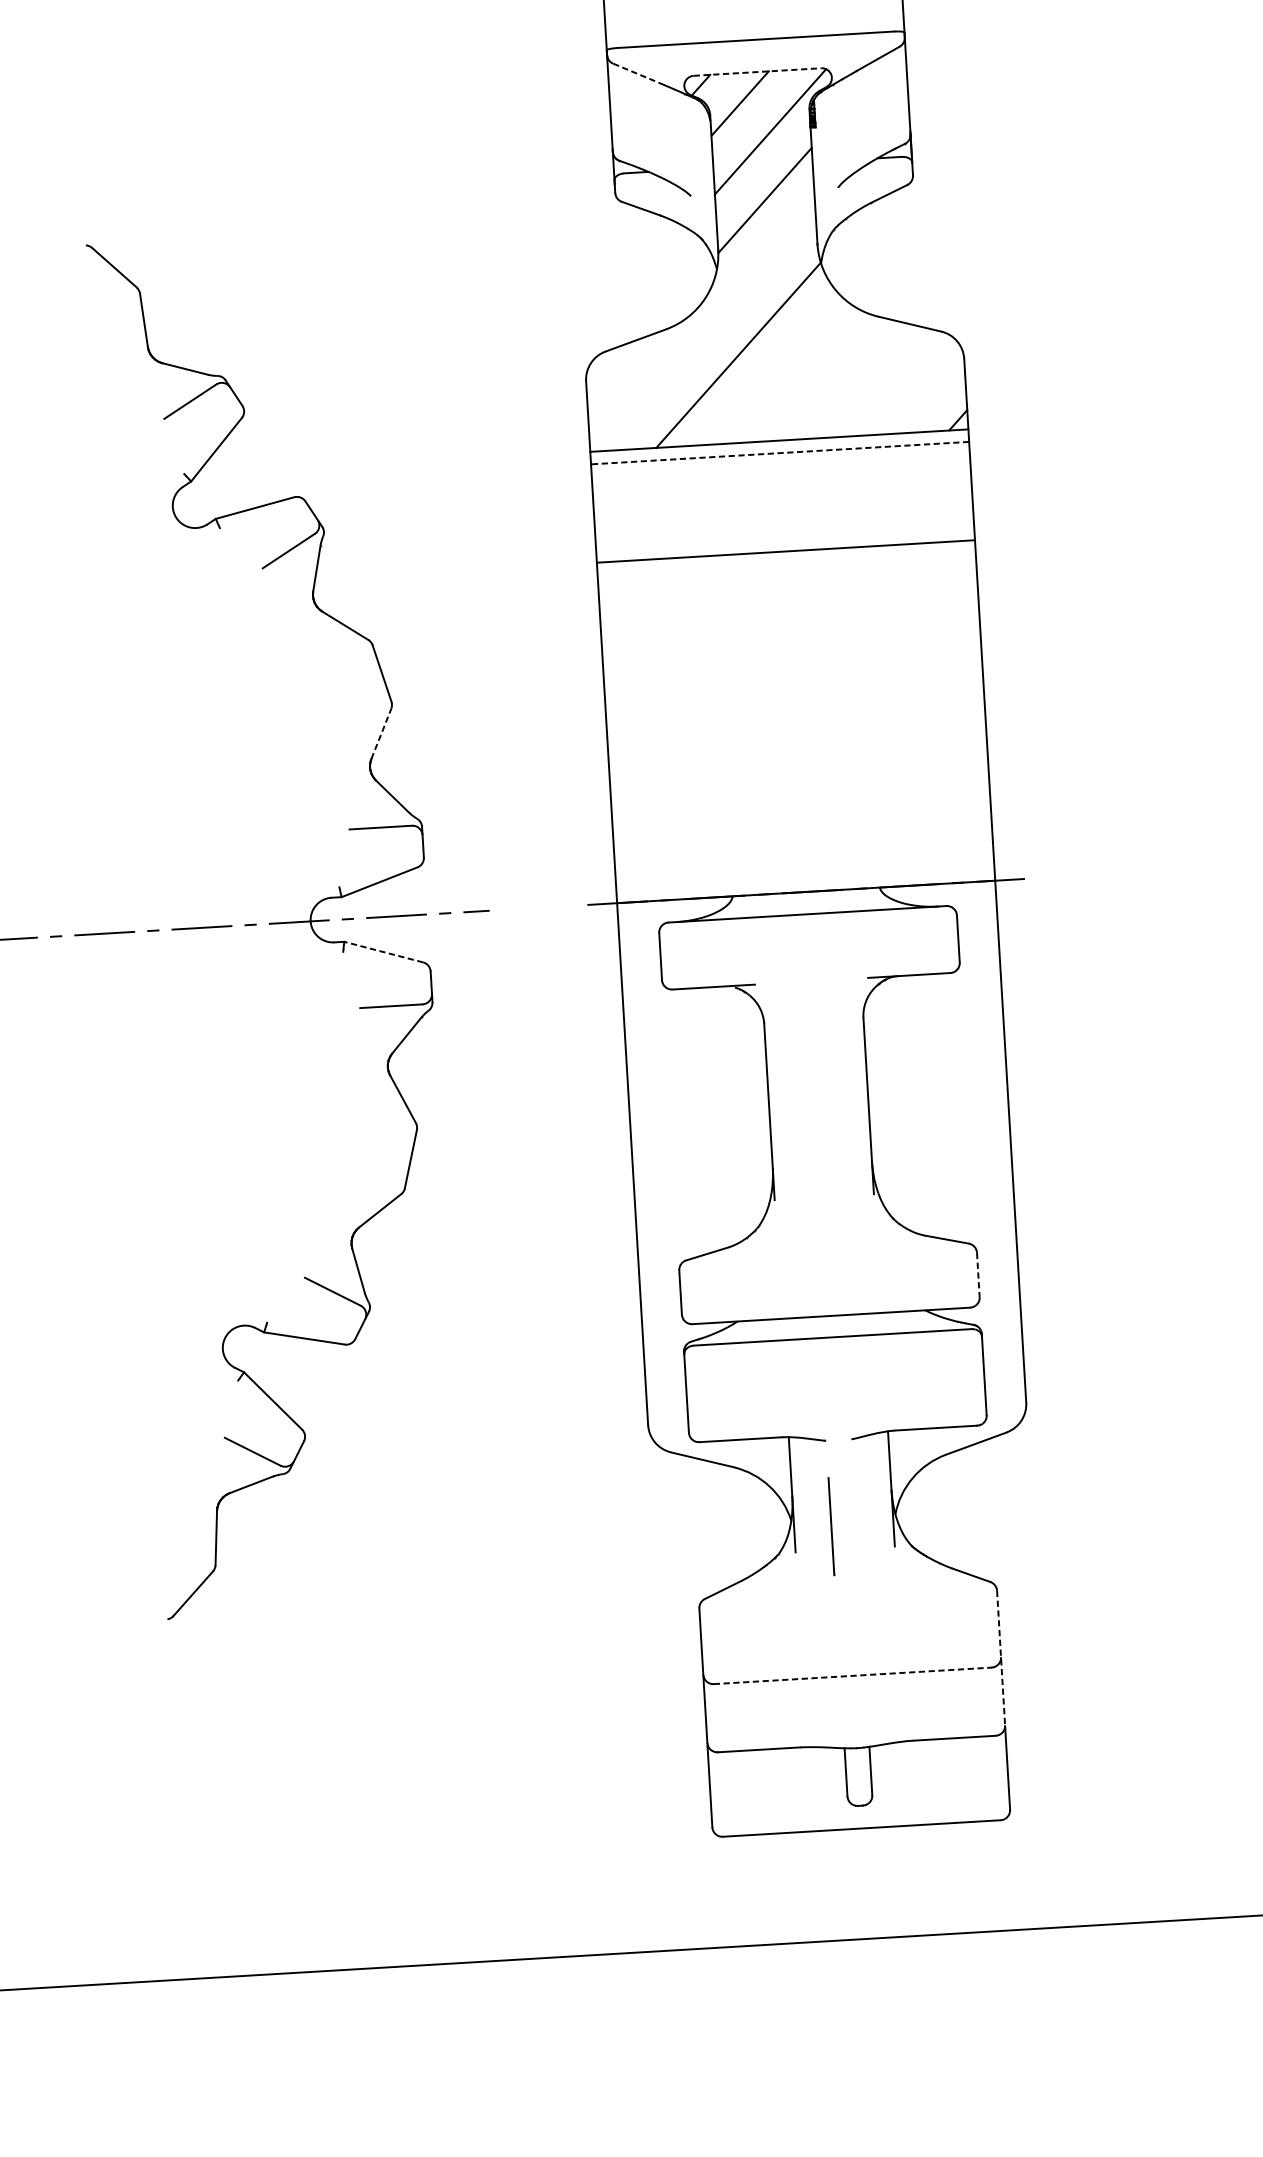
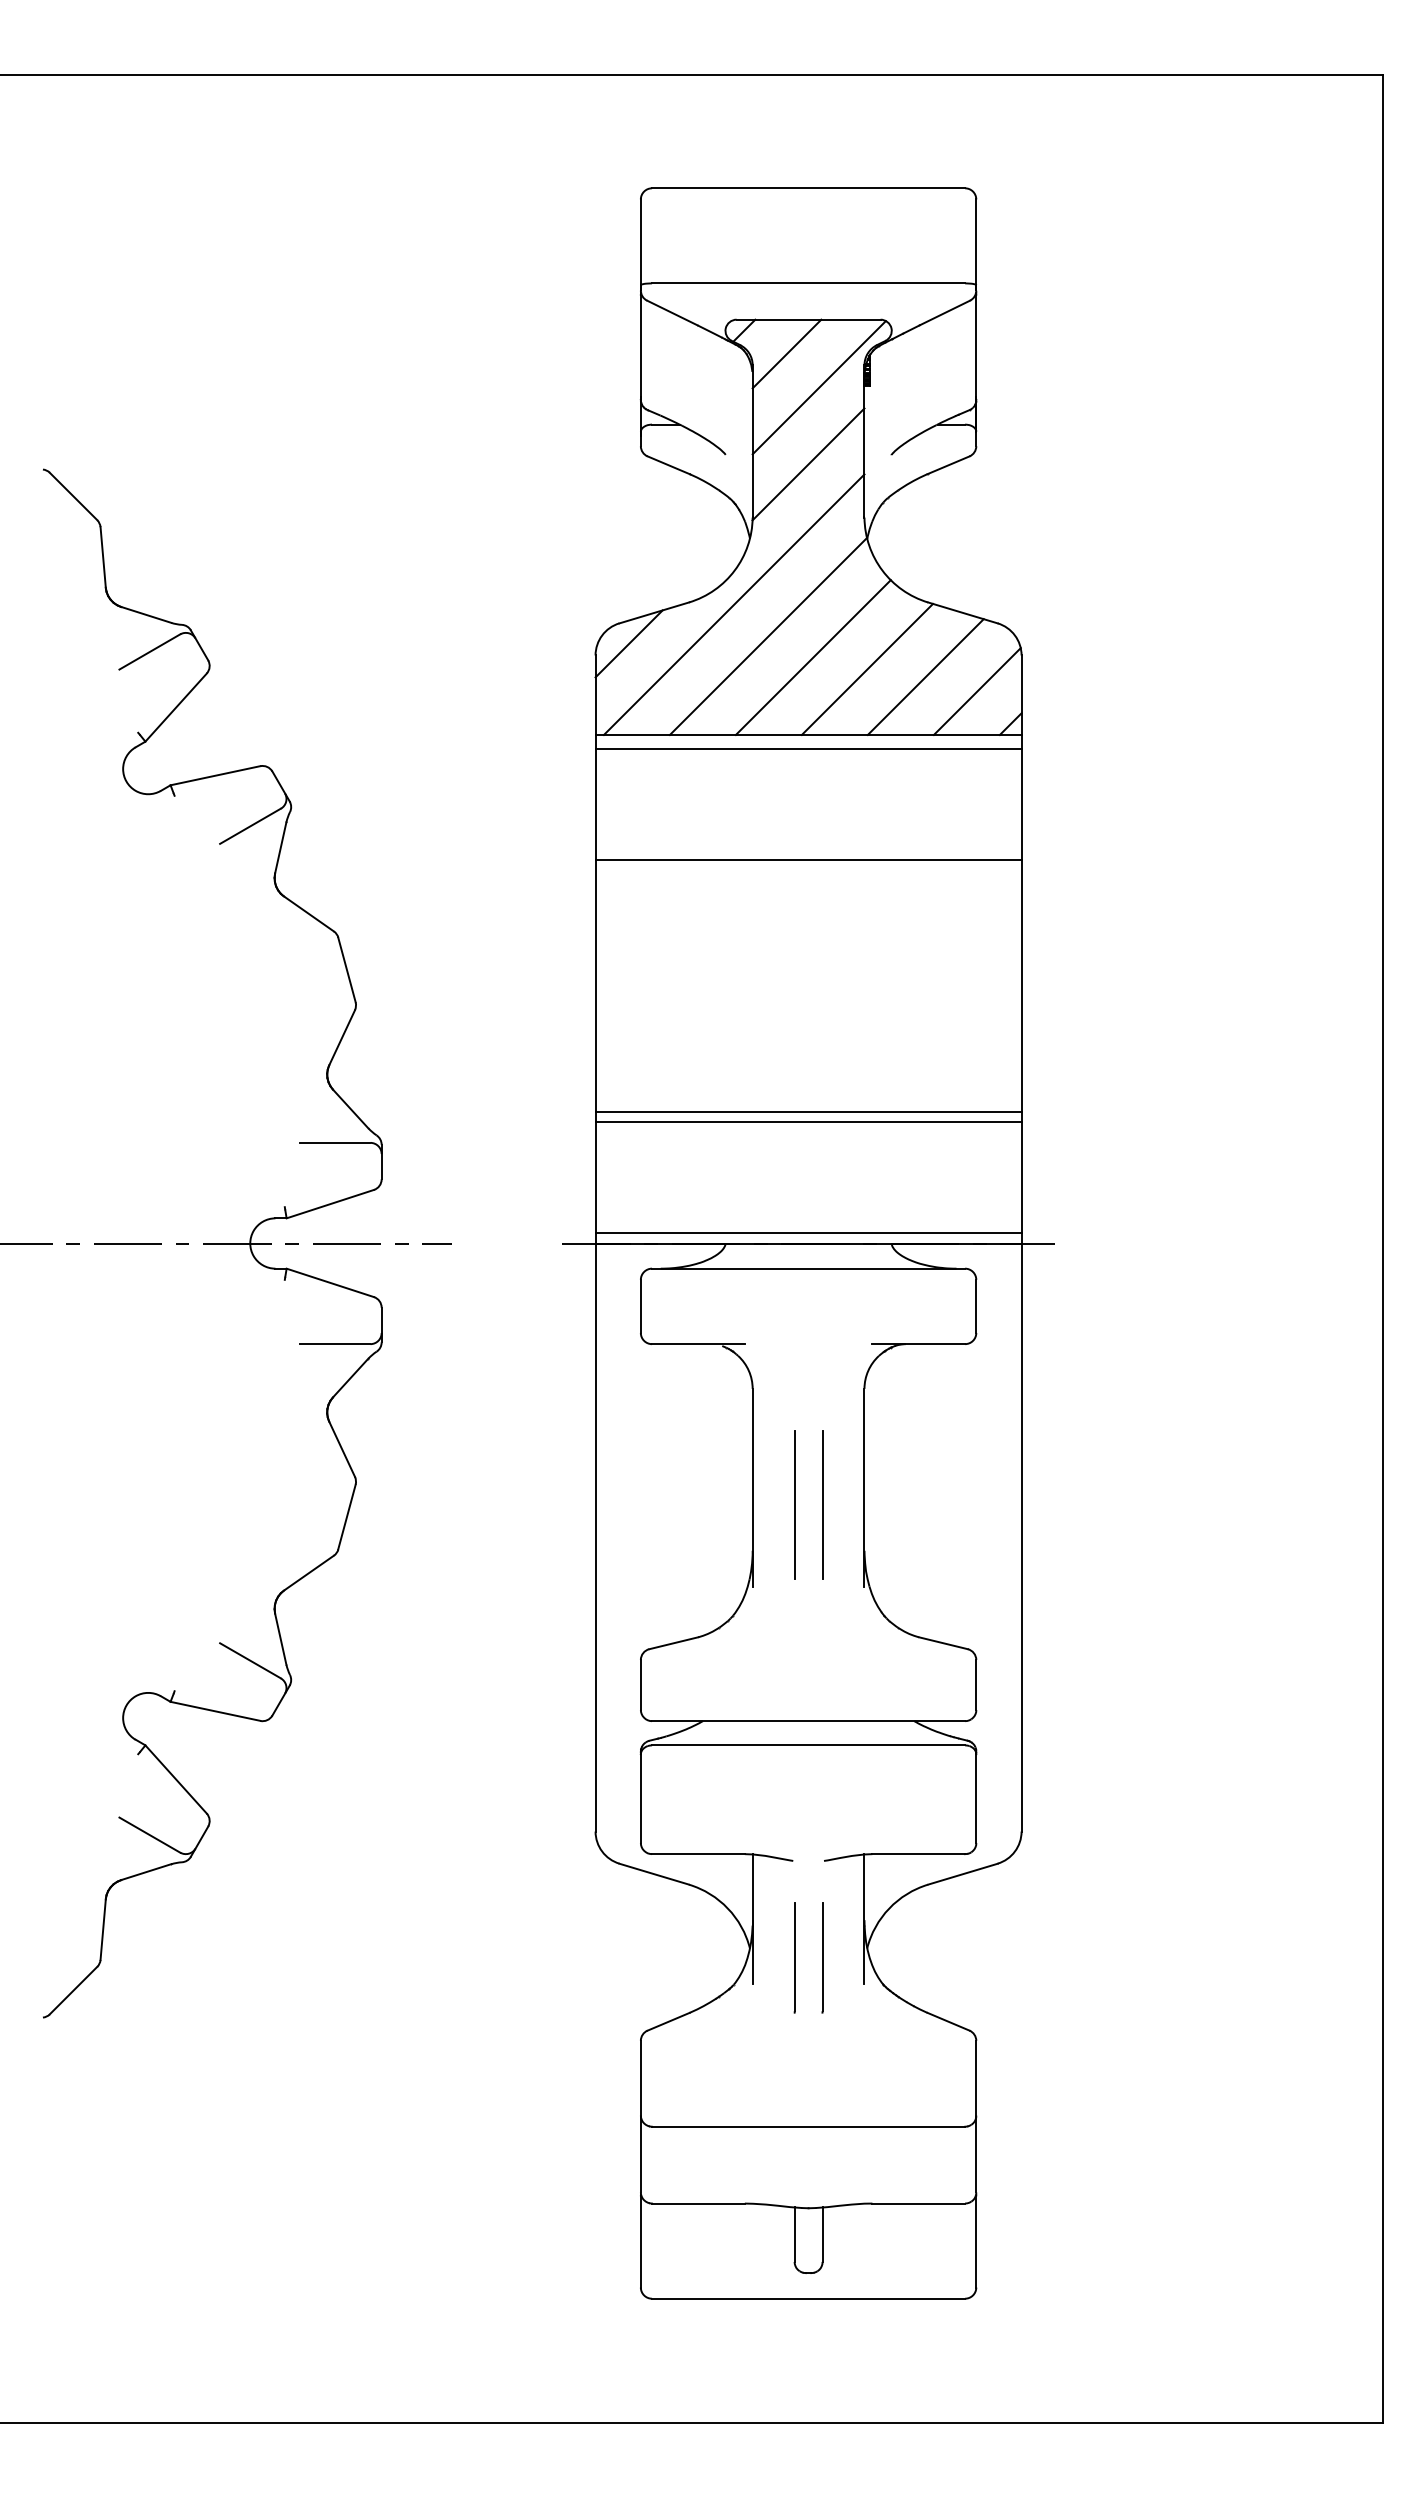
line: (757, 71) -> (808, 319), dashed -> solid
line: (636, 72) -> (672, 312), dashed -> solid
line: (705, 328) -> (733, 604), added
line: (614, 368) -> (628, 643), added
line: (778, 371) -> (812, 657), added
line: (828, 378) -> (867, 668), added
line: (880, 382) -> (925, 676), added
line: (926, 393) -> (976, 691), added
line: (780, 453) -> (808, 749), dashed -> solid
line: (381, 733) -> (342, 1037), dashed -> solid
line: (799, 775) -> (808, 1112), added
line: (799, 783) -> (808, 1121), added
line: (805, 882) -> (808, 1232), added
line: (383, 951) -> (330, 1282), dashed -> solid
line: (832, 1122) -> (822, 1504), added
line: (807, 1124) -> (794, 1504), added
line: (978, 1275) -> (976, 1685), dashed -> solid
line: (856, 1524) -> (822, 1957), added
line: (1001, 1657) -> (976, 2116), dashed -> solid
line: (852, 1675) -> (808, 2126), dashed -> solid

